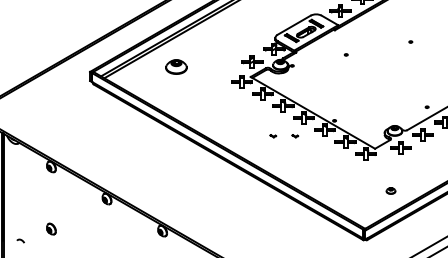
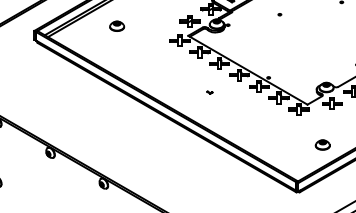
part: (176, 66) -> (117, 25), size x0.71
part: (295, 136) -> (231, 92), removed
part: (390, 190) -> (322, 144), size x1.67

